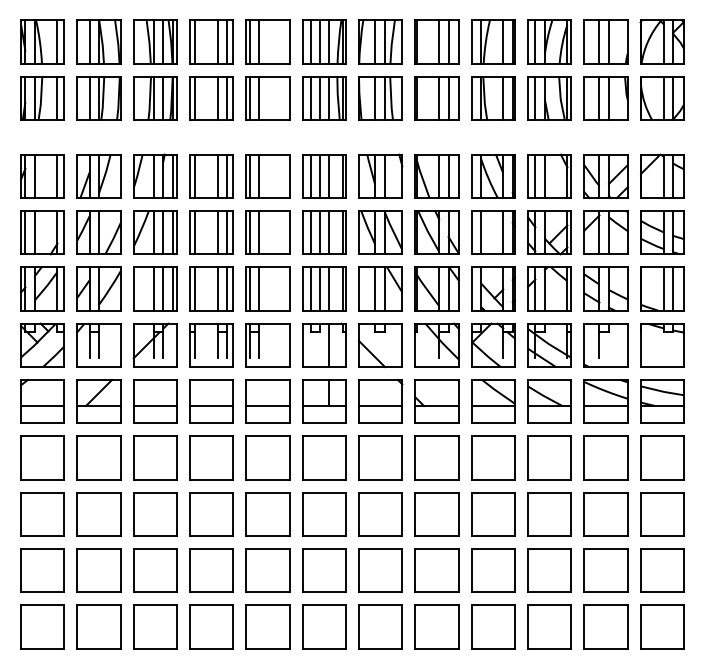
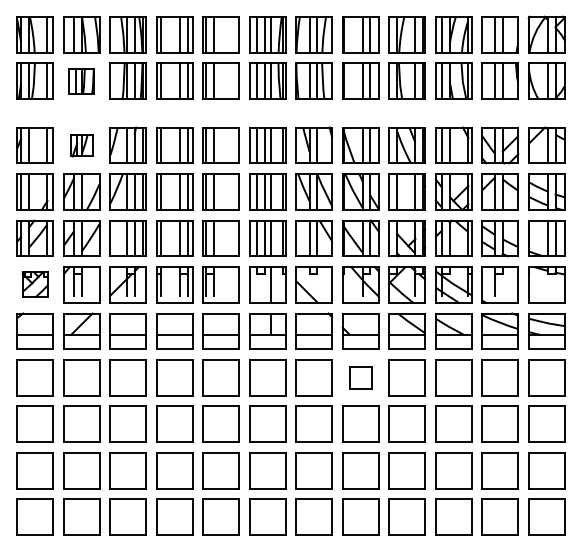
part: (98, 97) -> (81, 80), size x0.7
part: (98, 176) -> (81, 145), size x0.6
part: (41, 344) -> (34, 284), size x0.7
part: (436, 457) -> (360, 377), size x0.6

